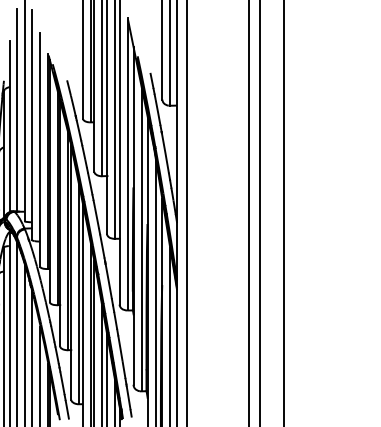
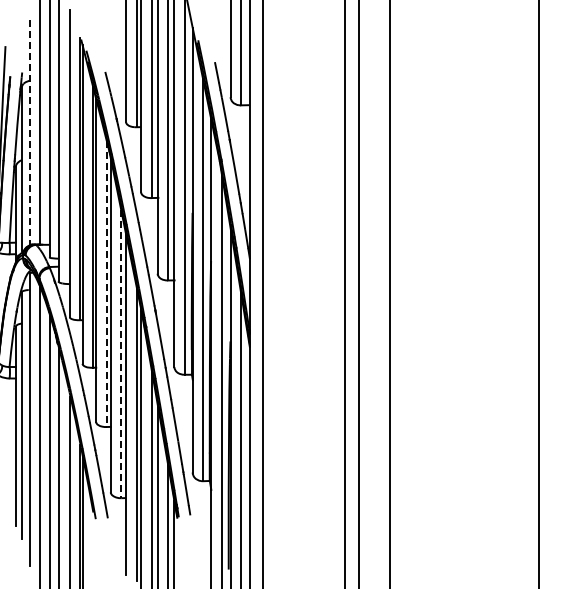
line: (10, 126) -> (30, 132), solid -> dashed
line: (68, 241) -> (106, 284), solid -> dashed
line: (79, 295) -> (121, 354), solid -> dashed

